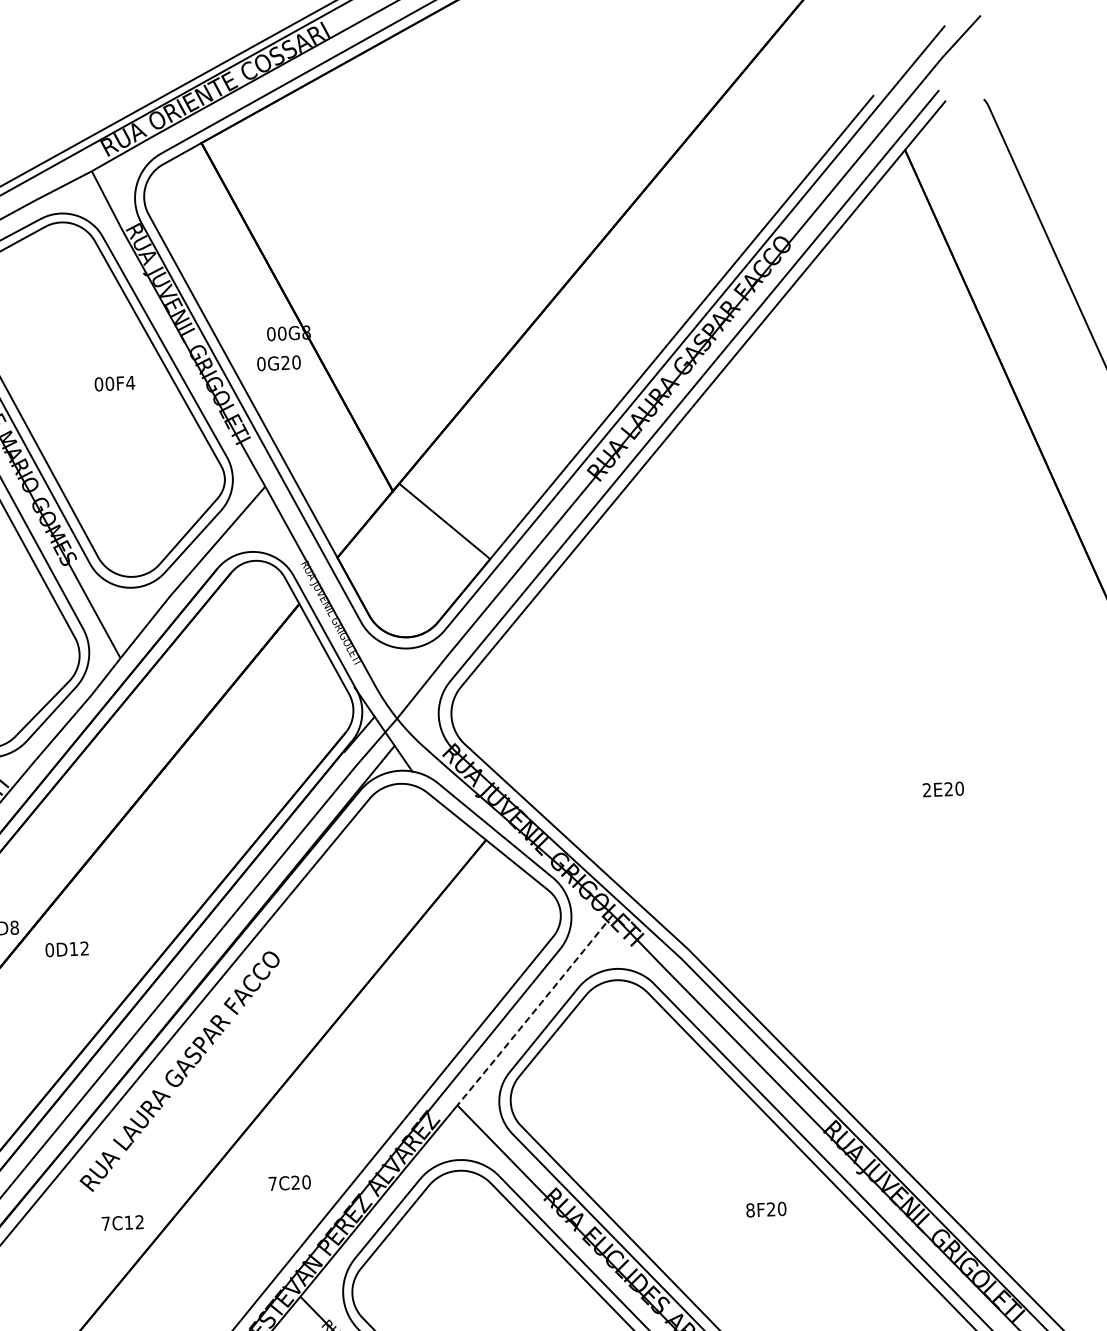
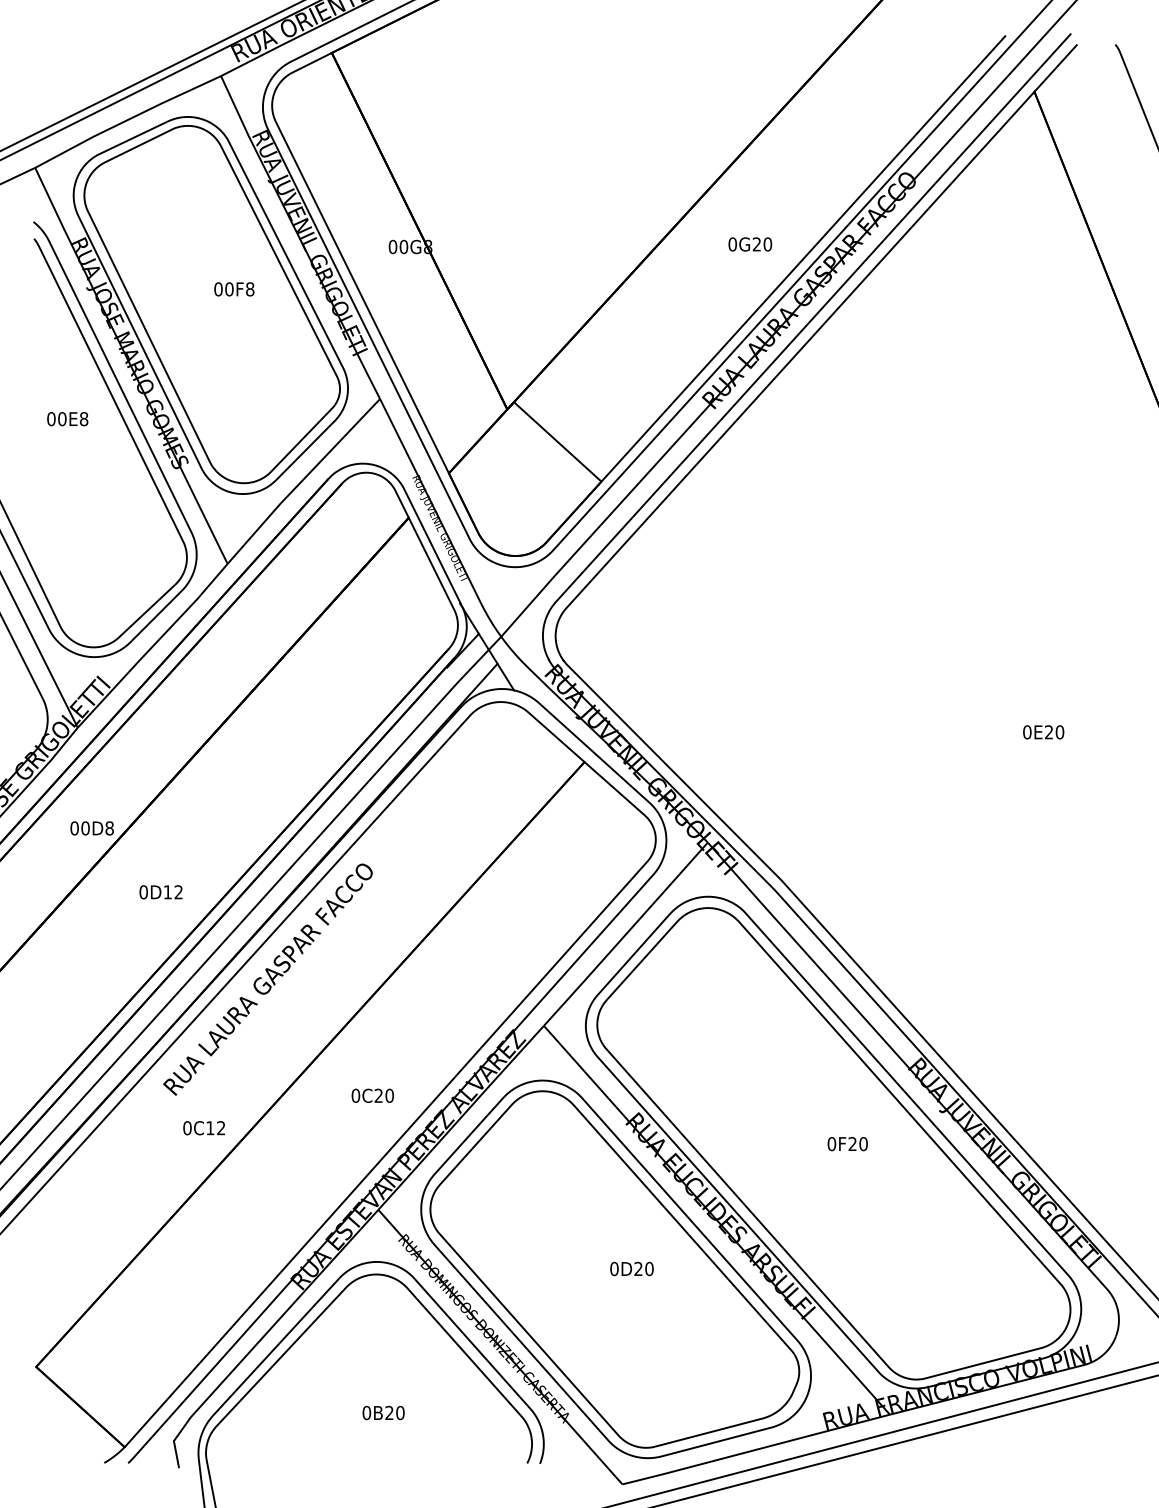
text: (279, 363) -> (750, 244), moved
text: (129, 383) -> (249, 289), 00F4 -> 00F8
text: (927, 790) -> (1027, 732), 2E20 -> 0E20
text: (66, 949) -> (160, 892), moved
line: (534, 1010) -> (625, 934), dashed -> solid
text: (272, 1183) -> (355, 1095), 7C20 -> 0C20
text: (750, 1209) -> (831, 1143), 8F20 -> 0F20
text: (106, 1224) -> (187, 1128), 7C12 -> 0C12

